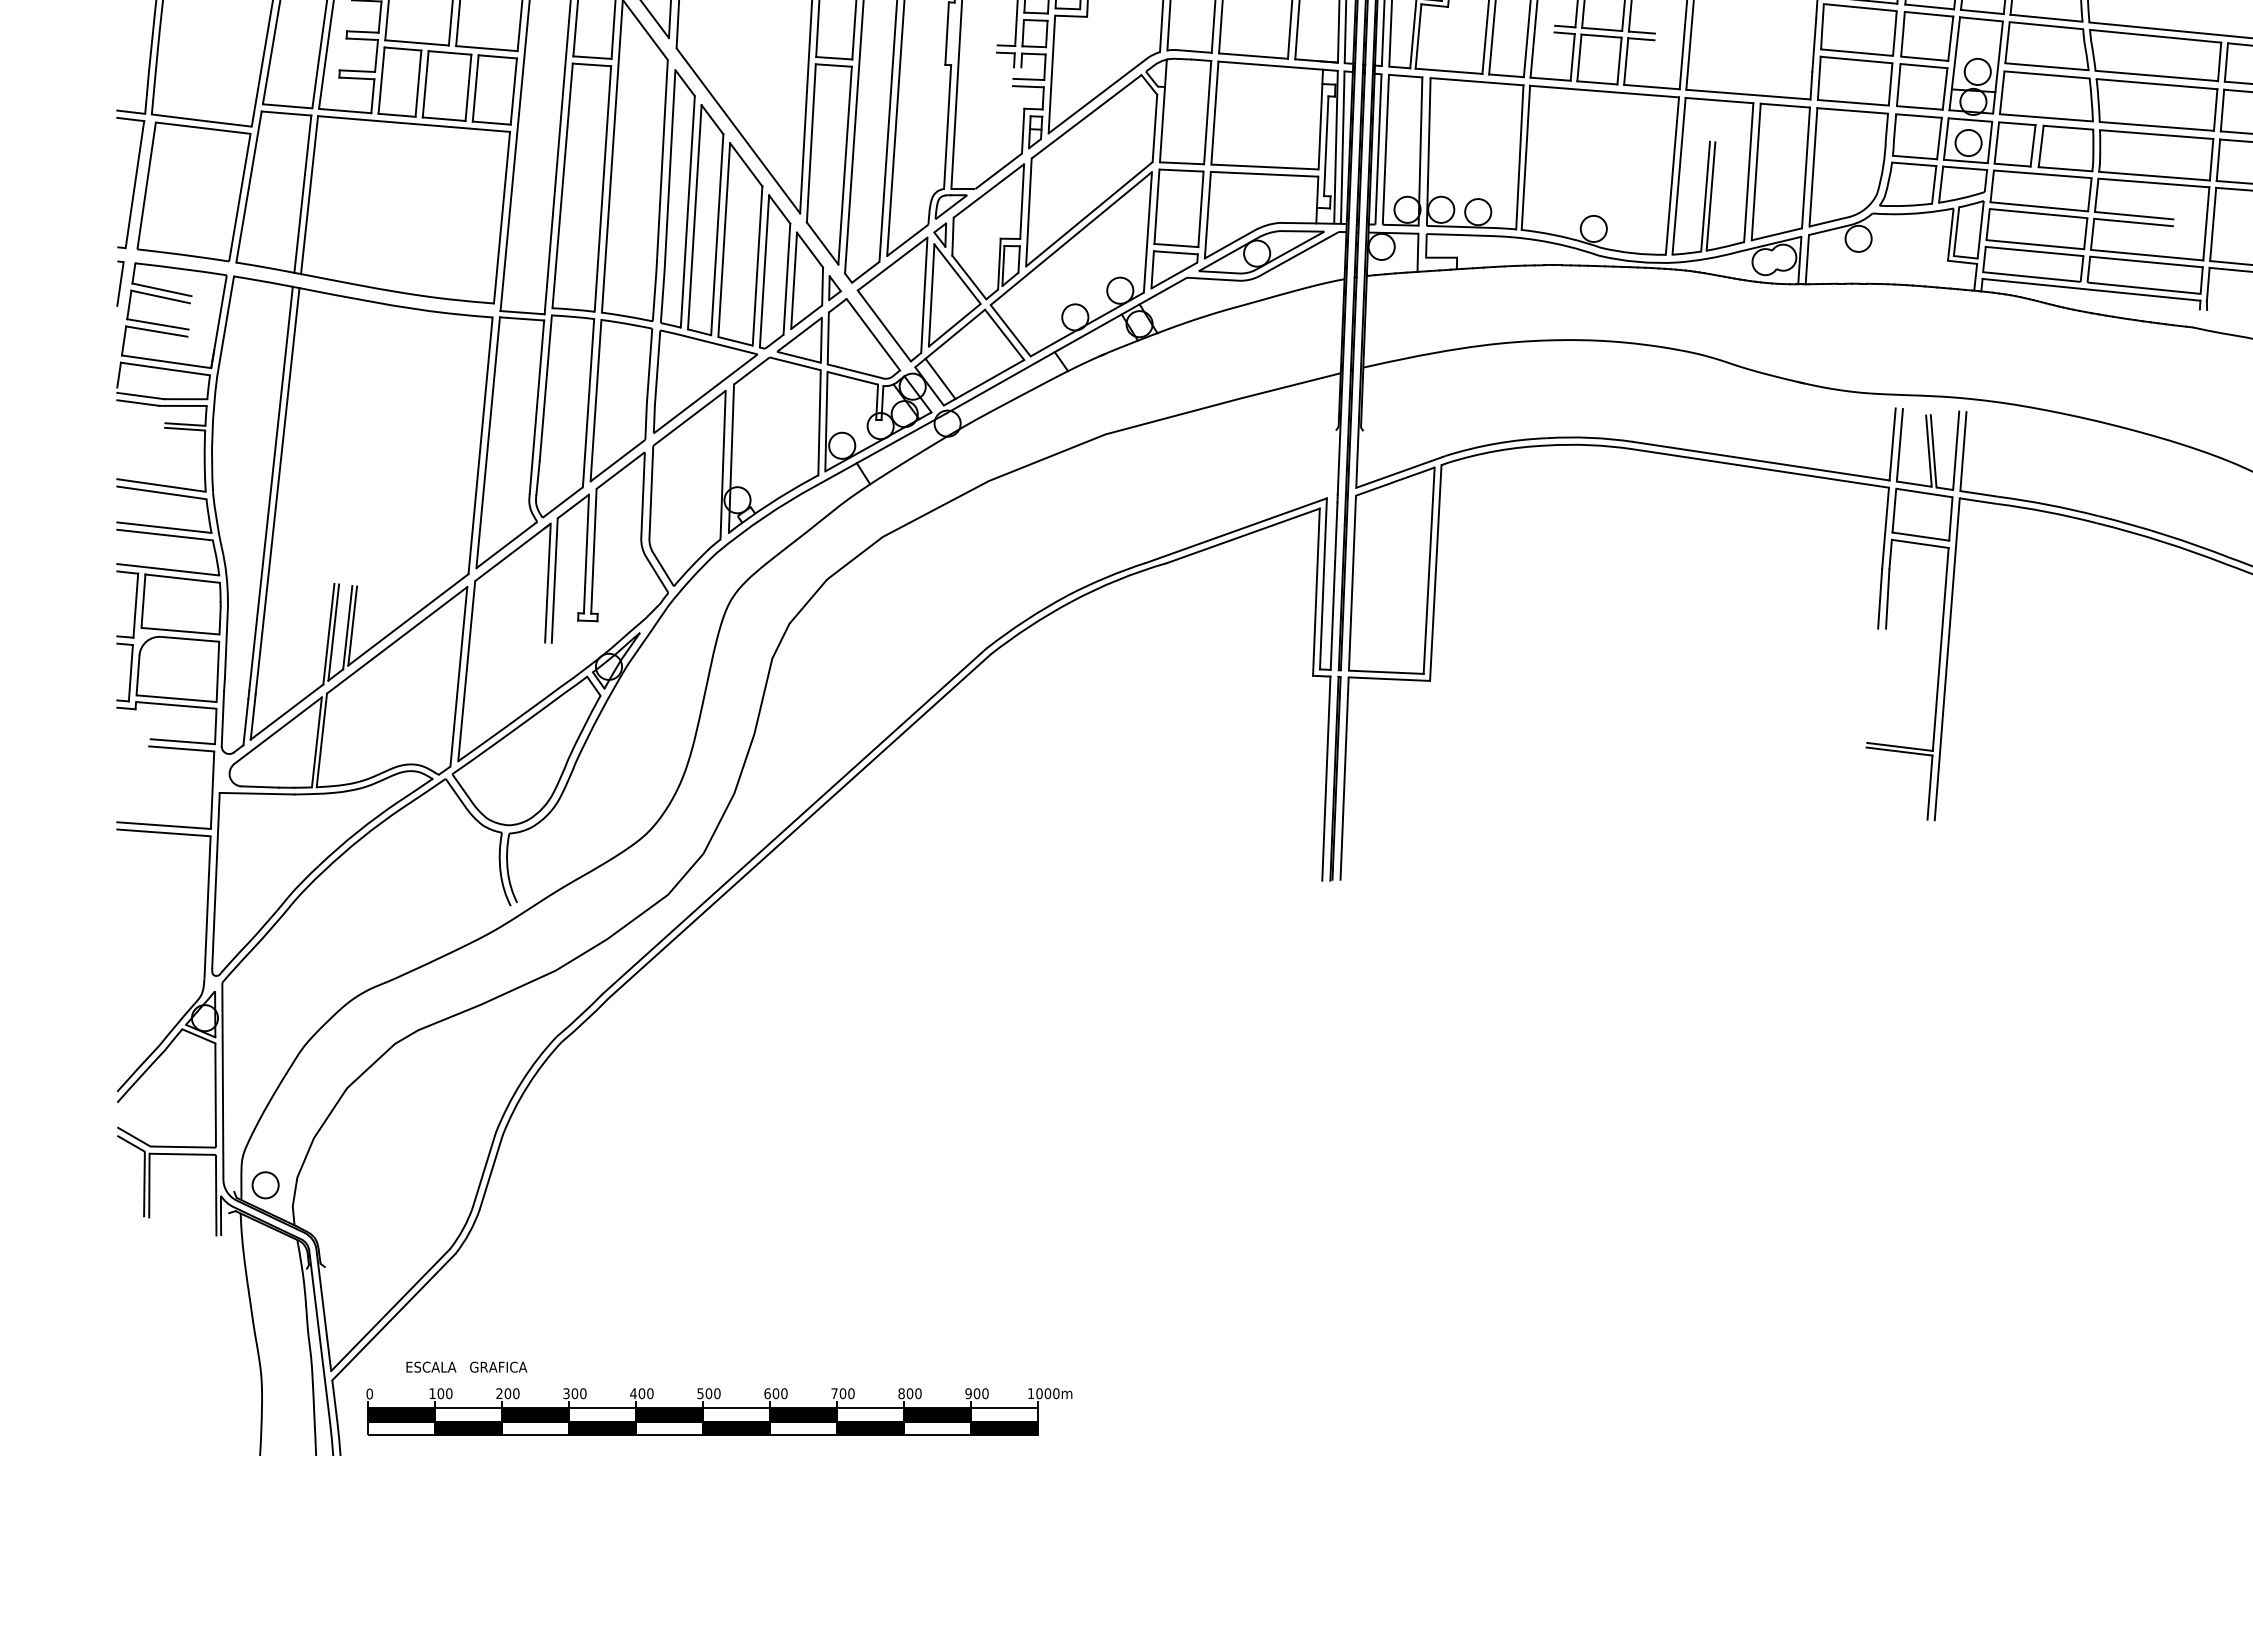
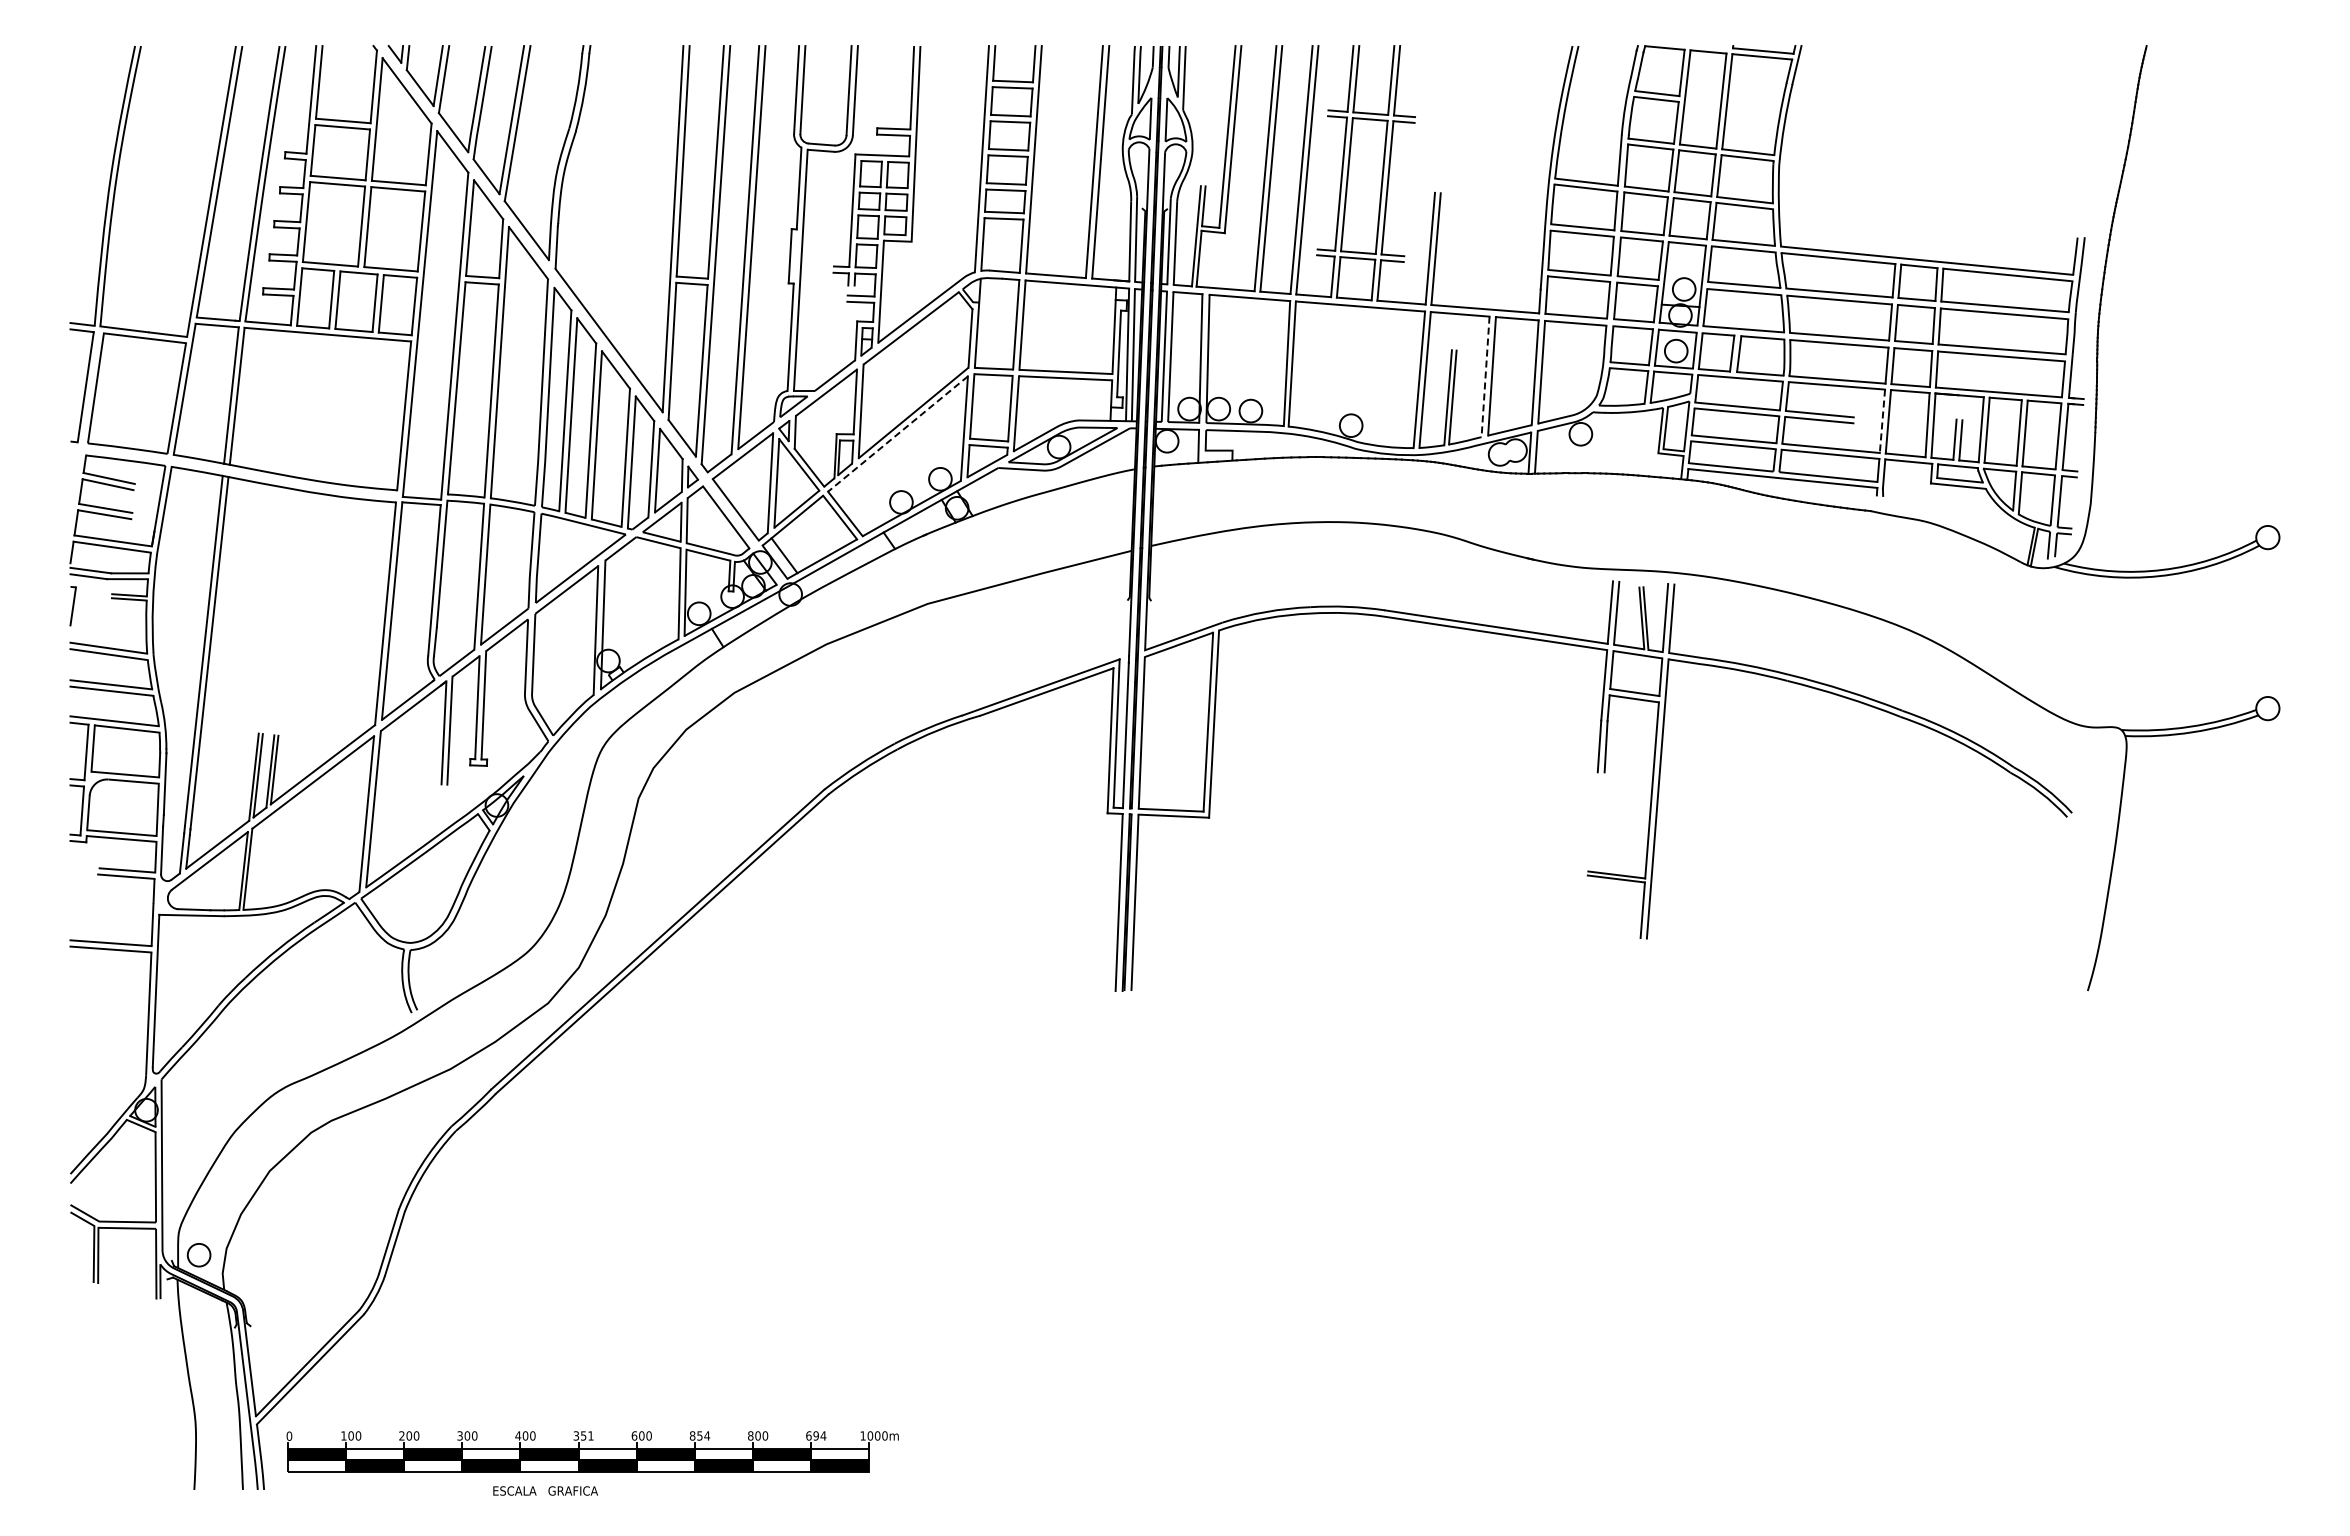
line: (1748, 173) -> (1485, 377), solid -> dashed
line: (2206, 224) -> (1882, 421), solid -> dashed
line: (1071, 239) -> (898, 434), solid -> dashed
part: (119, 284) -> (72, 606), moved
text: (466, 1366) -> (545, 1490), moved
text: (708, 1393) -> (583, 1435), 500 -> 351
text: (842, 1393) -> (699, 1435), 700 -> 854
text: (977, 1393) -> (816, 1435), 900 -> 694

